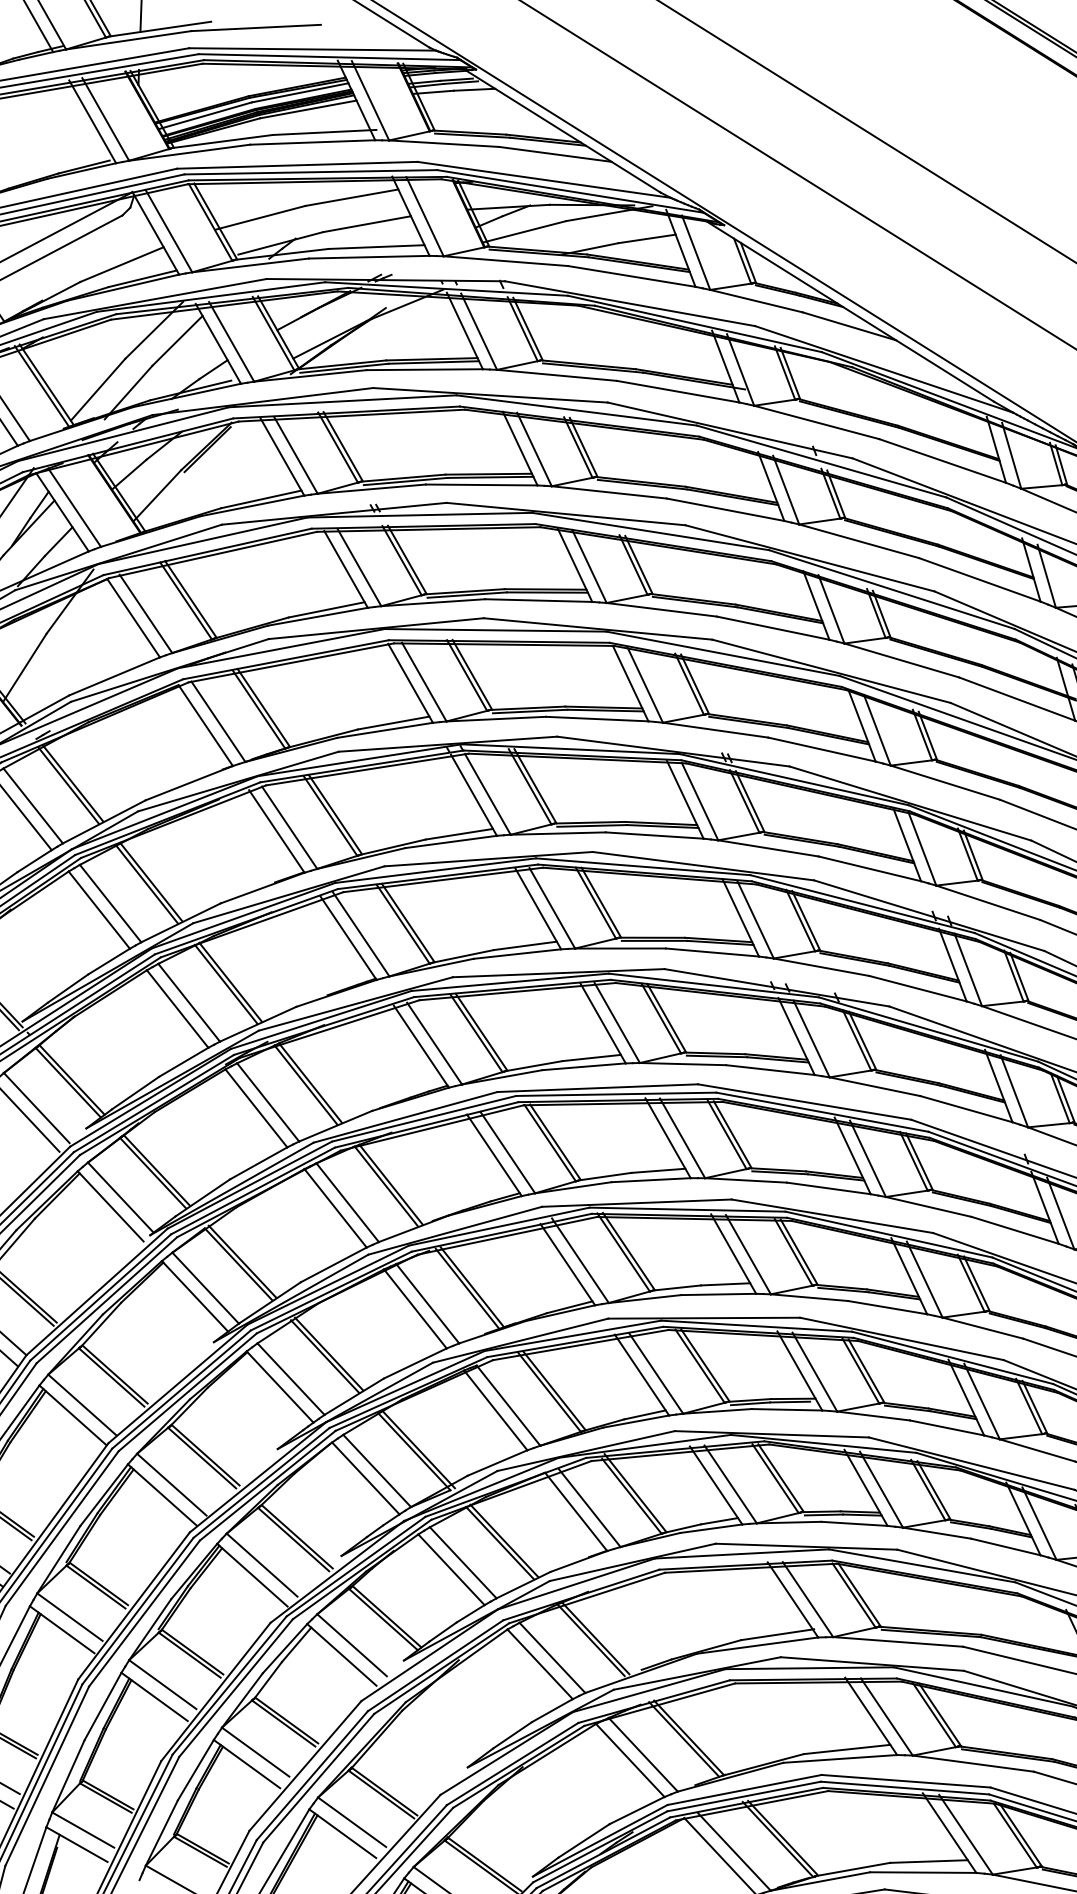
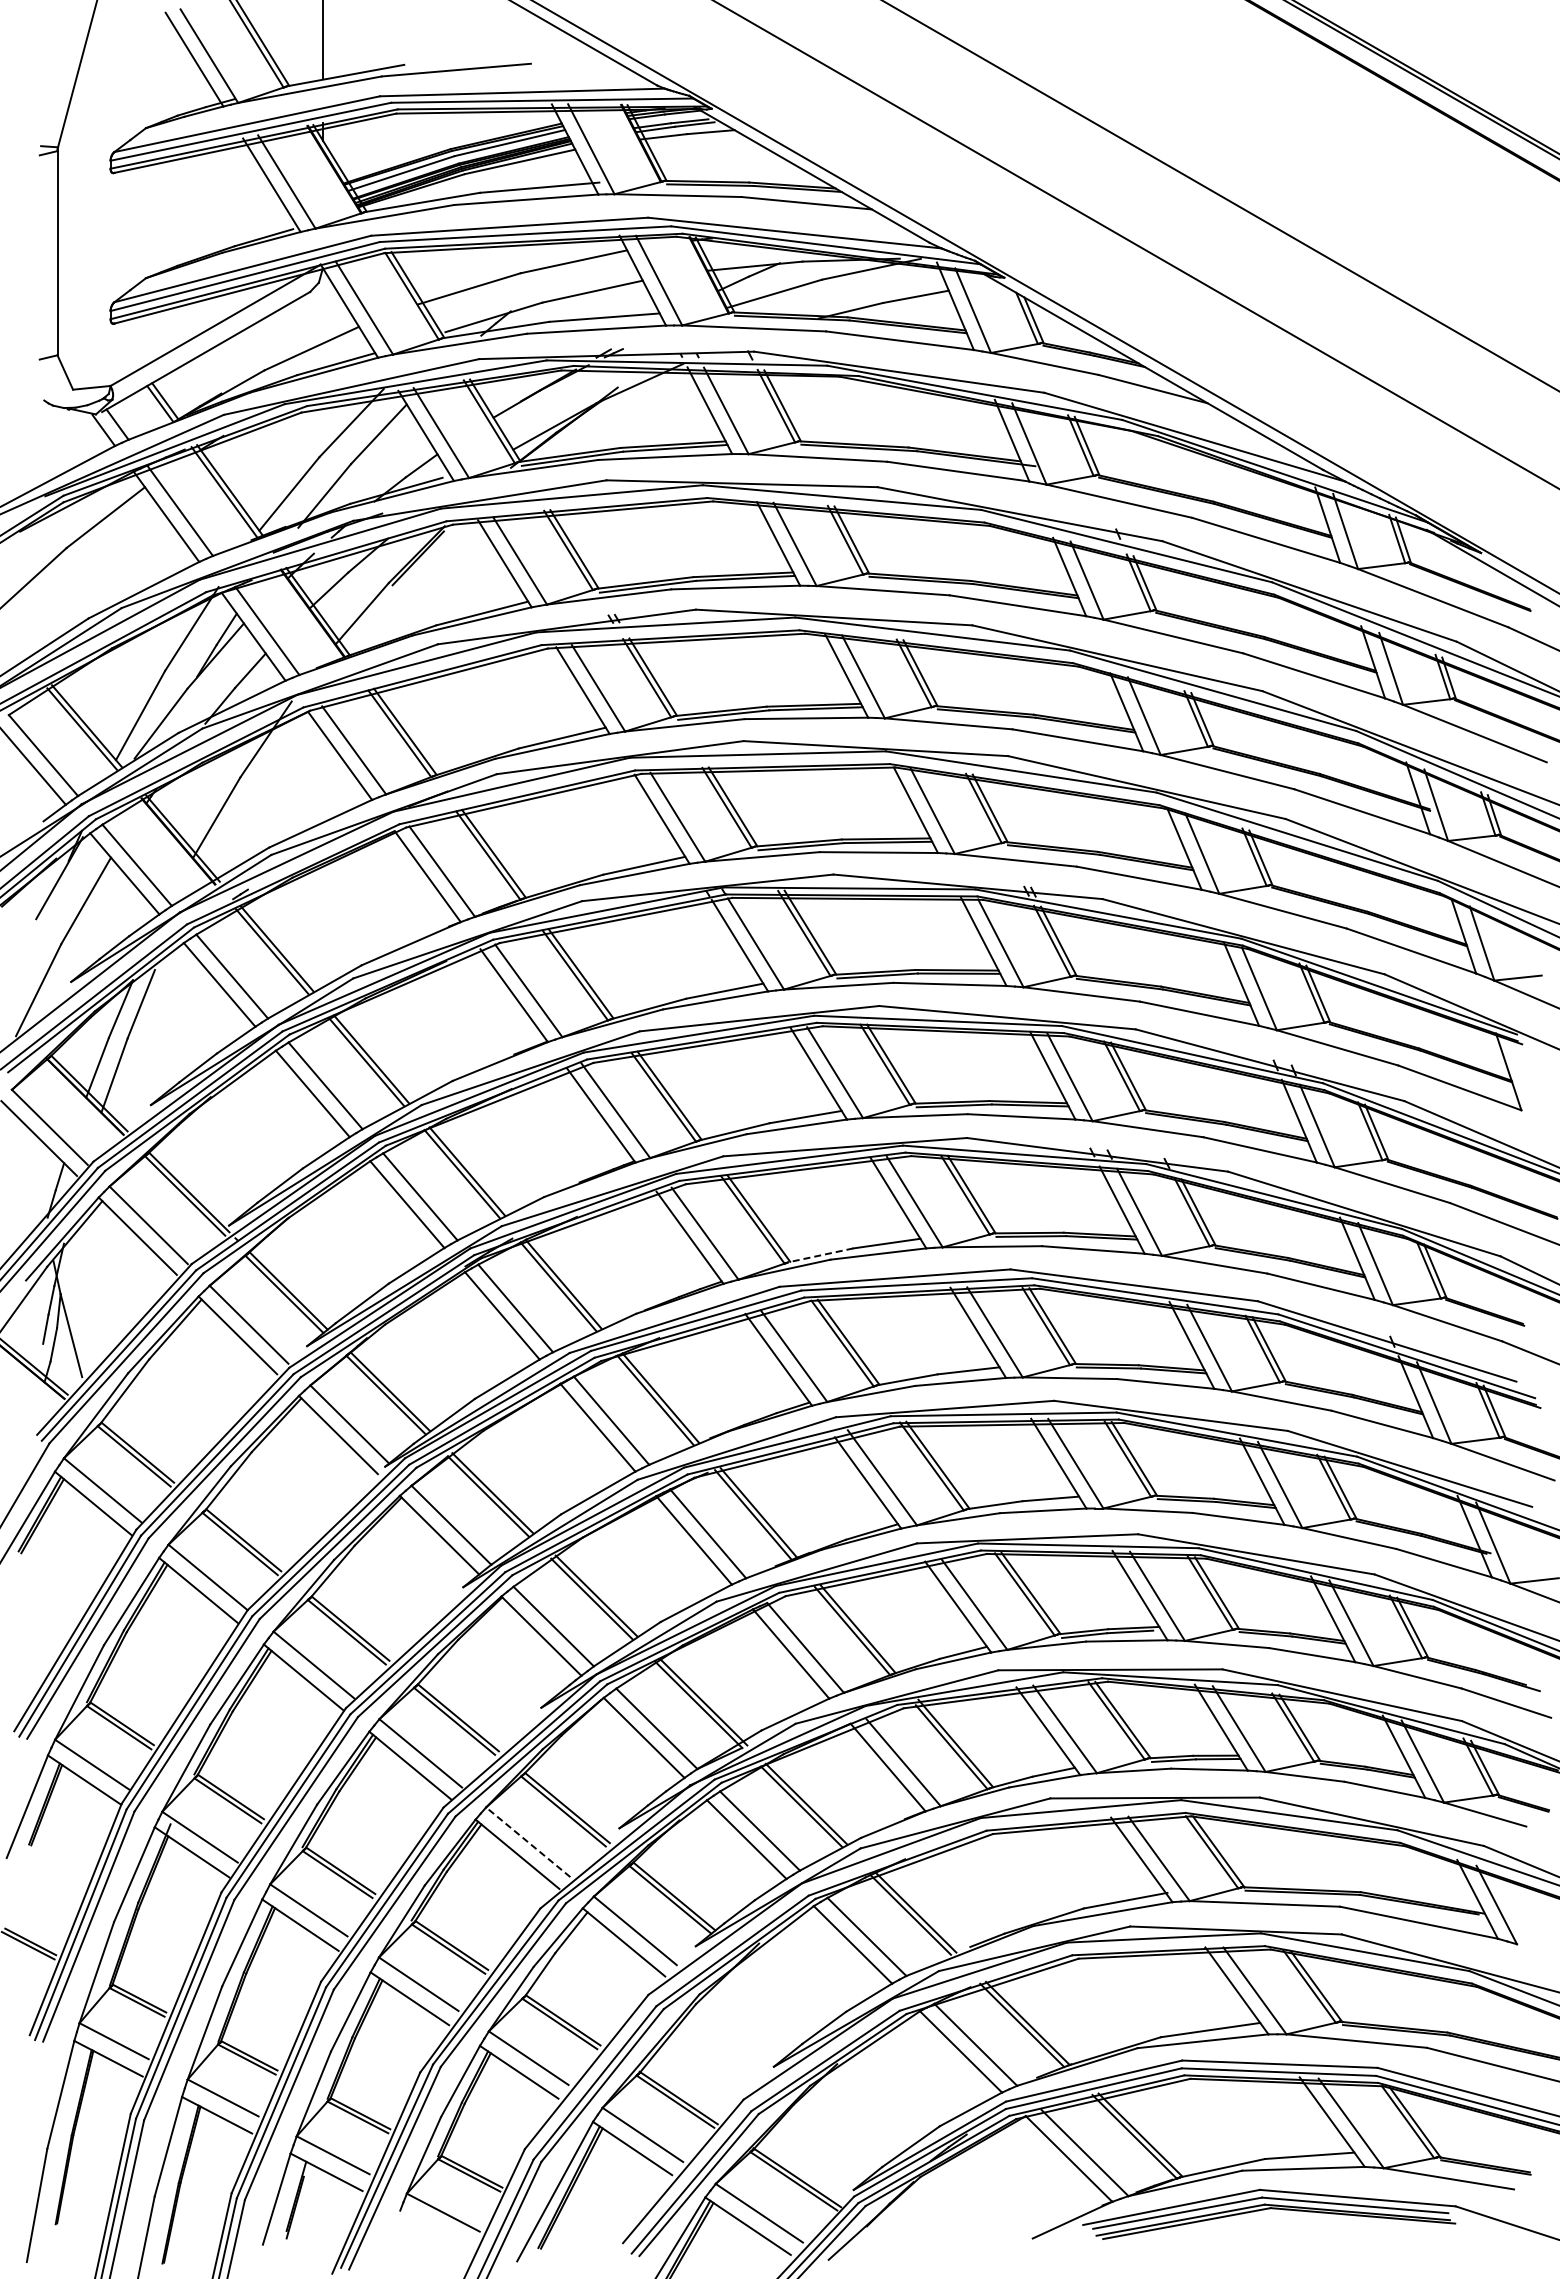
line: (533, 1066) -> (820, 1255), solid -> dashed
line: (262, 1565) -> (528, 1842), solid -> dashed

